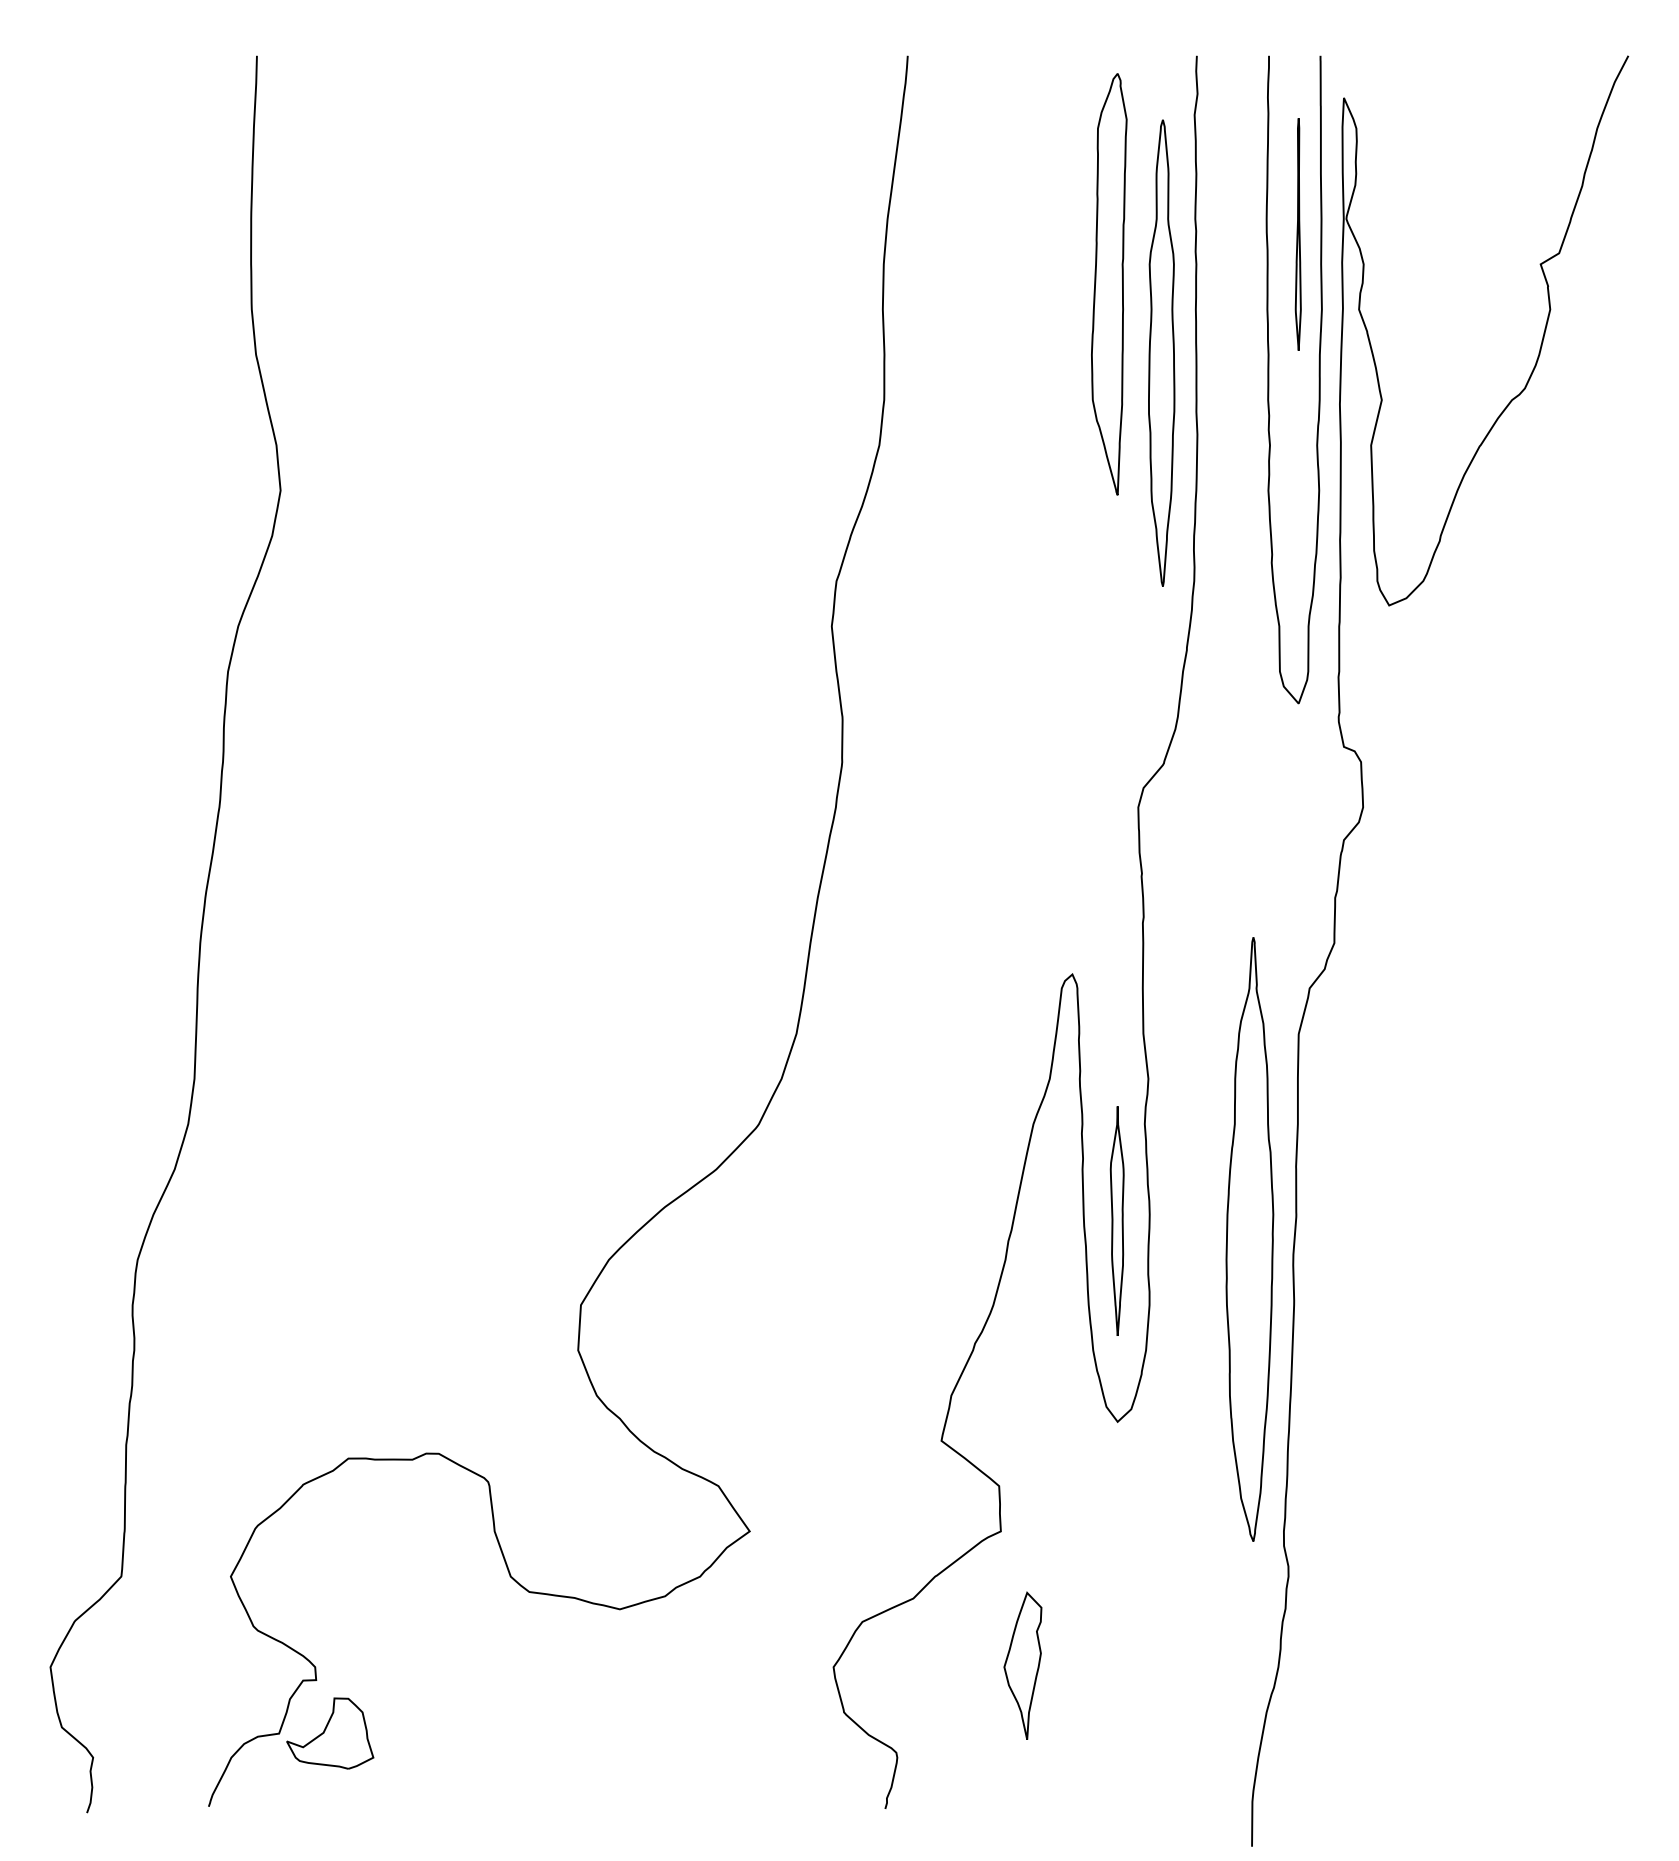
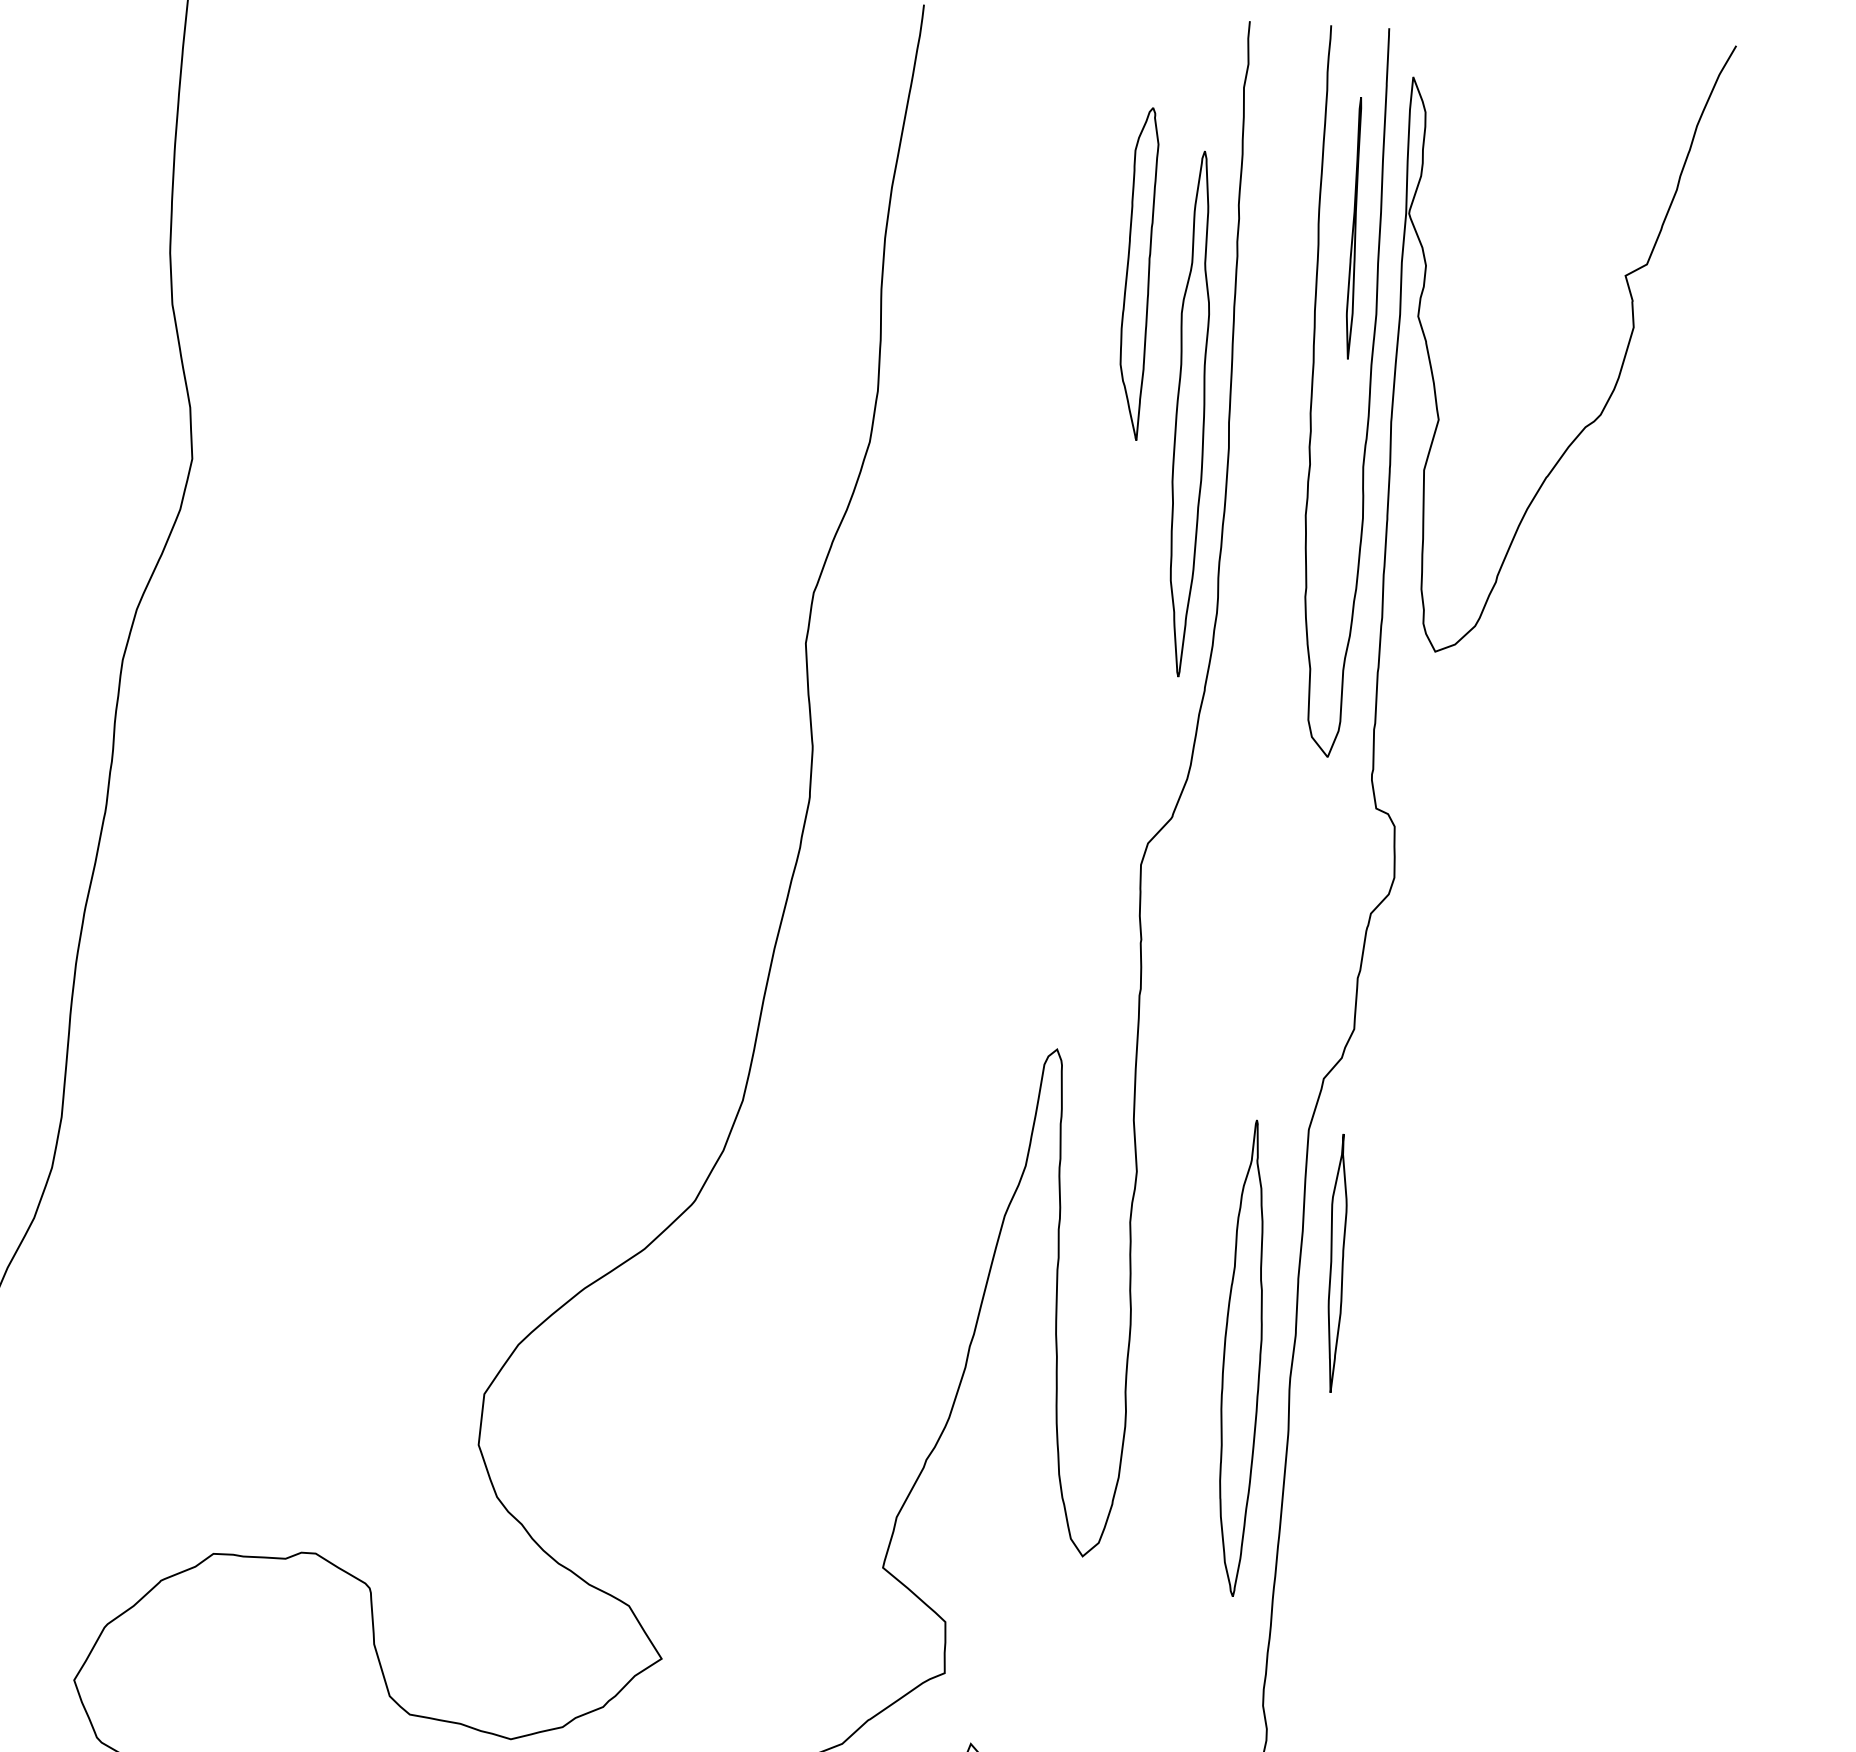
part: (1109, 284) -> (1138, 273), size x0.7
part: (1161, 352) -> (1190, 413), moved
part: (1116, 1220) -> (1335, 1262), moved
part: (1249, 1239) -> (1241, 1358), size x0.7

